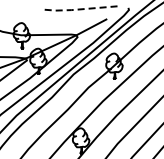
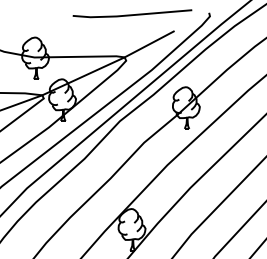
line: (80, 9) -> (131, 15), dashed -> solid

